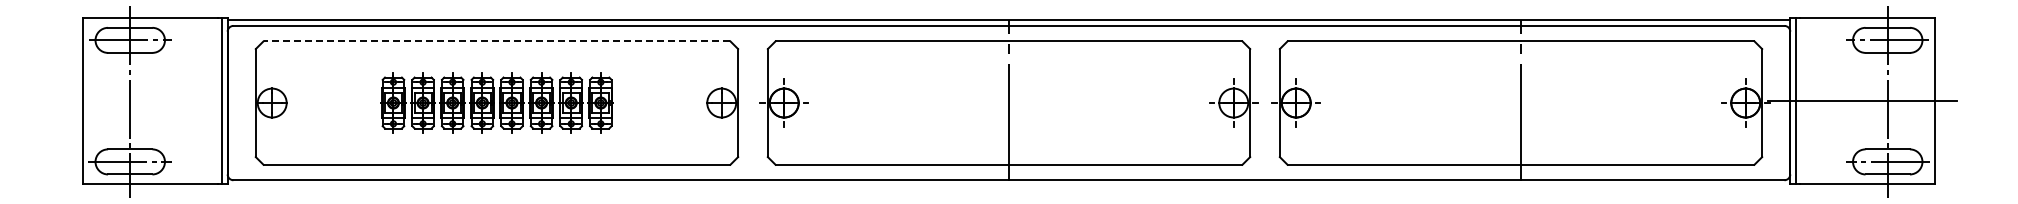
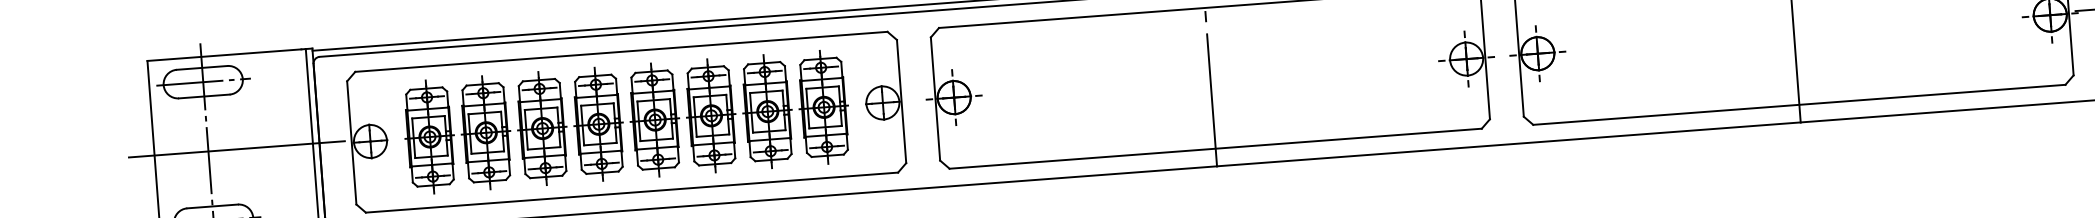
line: (496, 41) -> (620, 52), dashed -> solid
line: (154, 101) -> (236, 149), added
part: (496, 102) -> (626, 121), size x1.67

